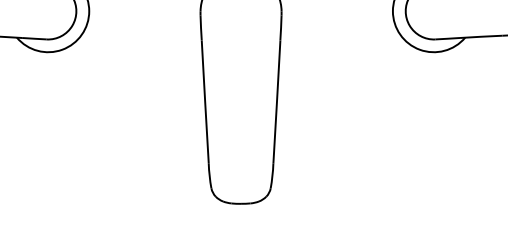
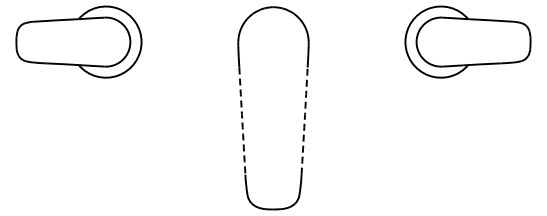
arc: (205, 102) -> (242, 121), solid -> dashed
arc: (276, 102) -> (304, 121), solid -> dashed

